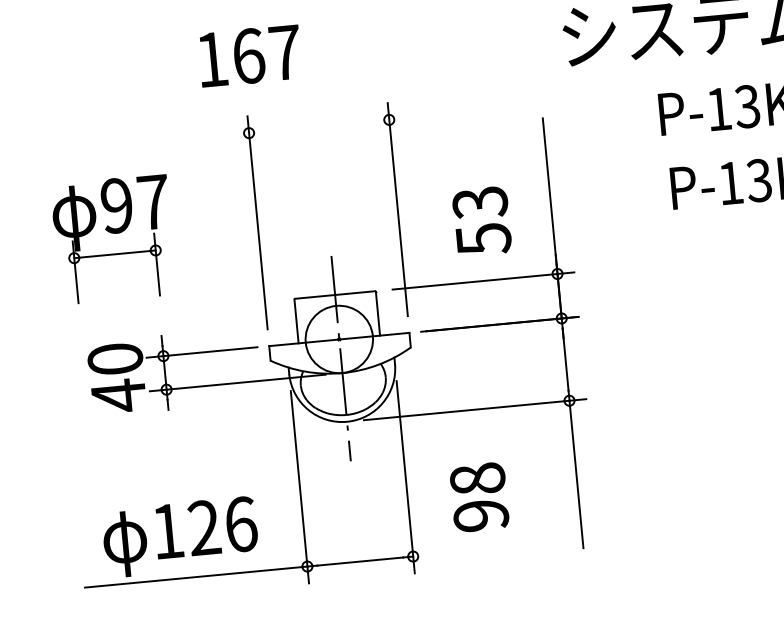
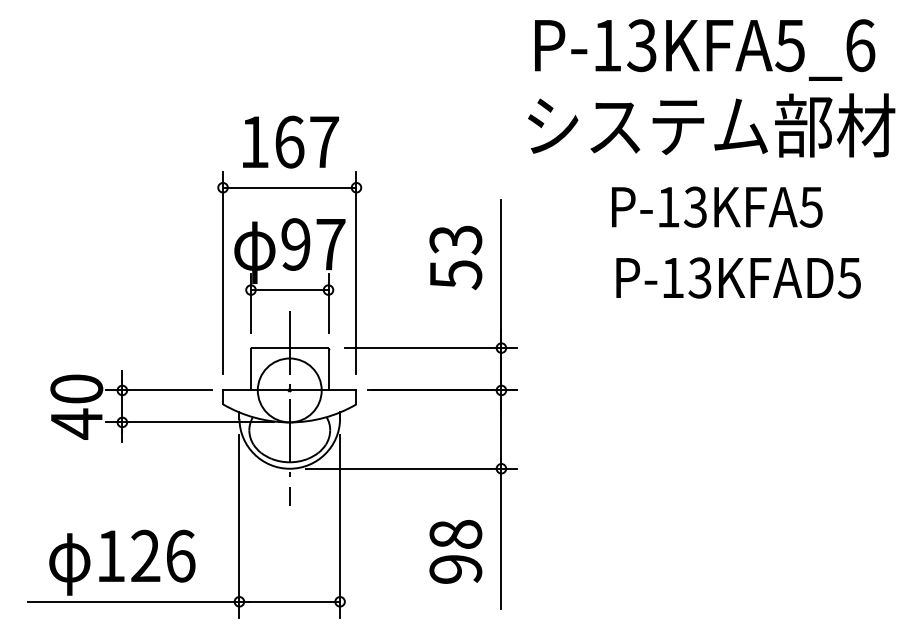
text: (249, 55) -> (290, 141), moved
line: (318, 126) -> (289, 187), added
text: (481, 221) -> (455, 257), moved
part: (113, 239) -> (289, 275), moved
text: (479, 497) -> (455, 551), moved

